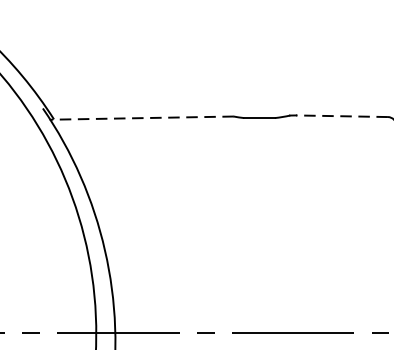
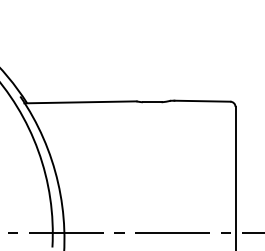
line: (342, 116) -> (202, 101), dashed -> solid
line: (141, 118) -> (80, 102), dashed -> solid

